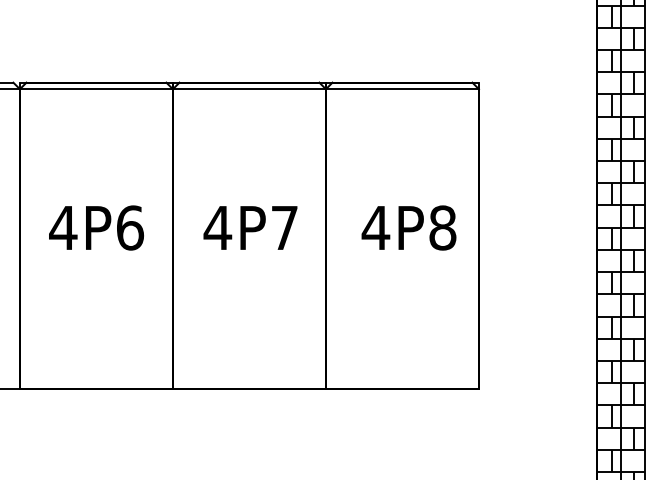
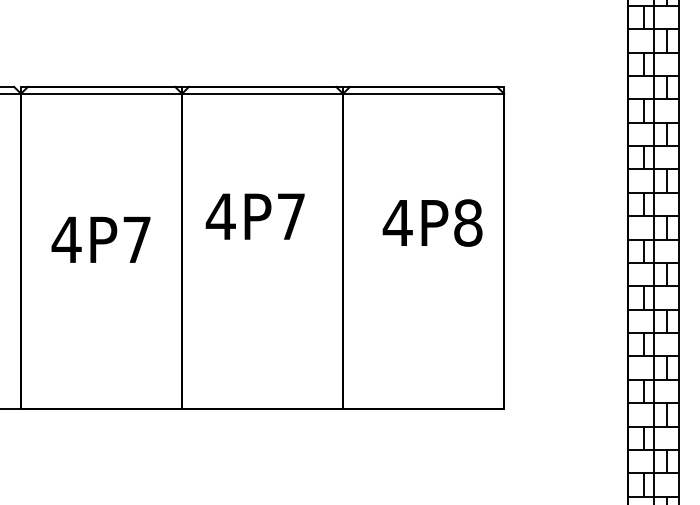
text: (130, 227) -> (137, 239), 4P6 -> 4P7
text: (250, 227) -> (255, 216), moved
text: (408, 227) -> (432, 222), moved

